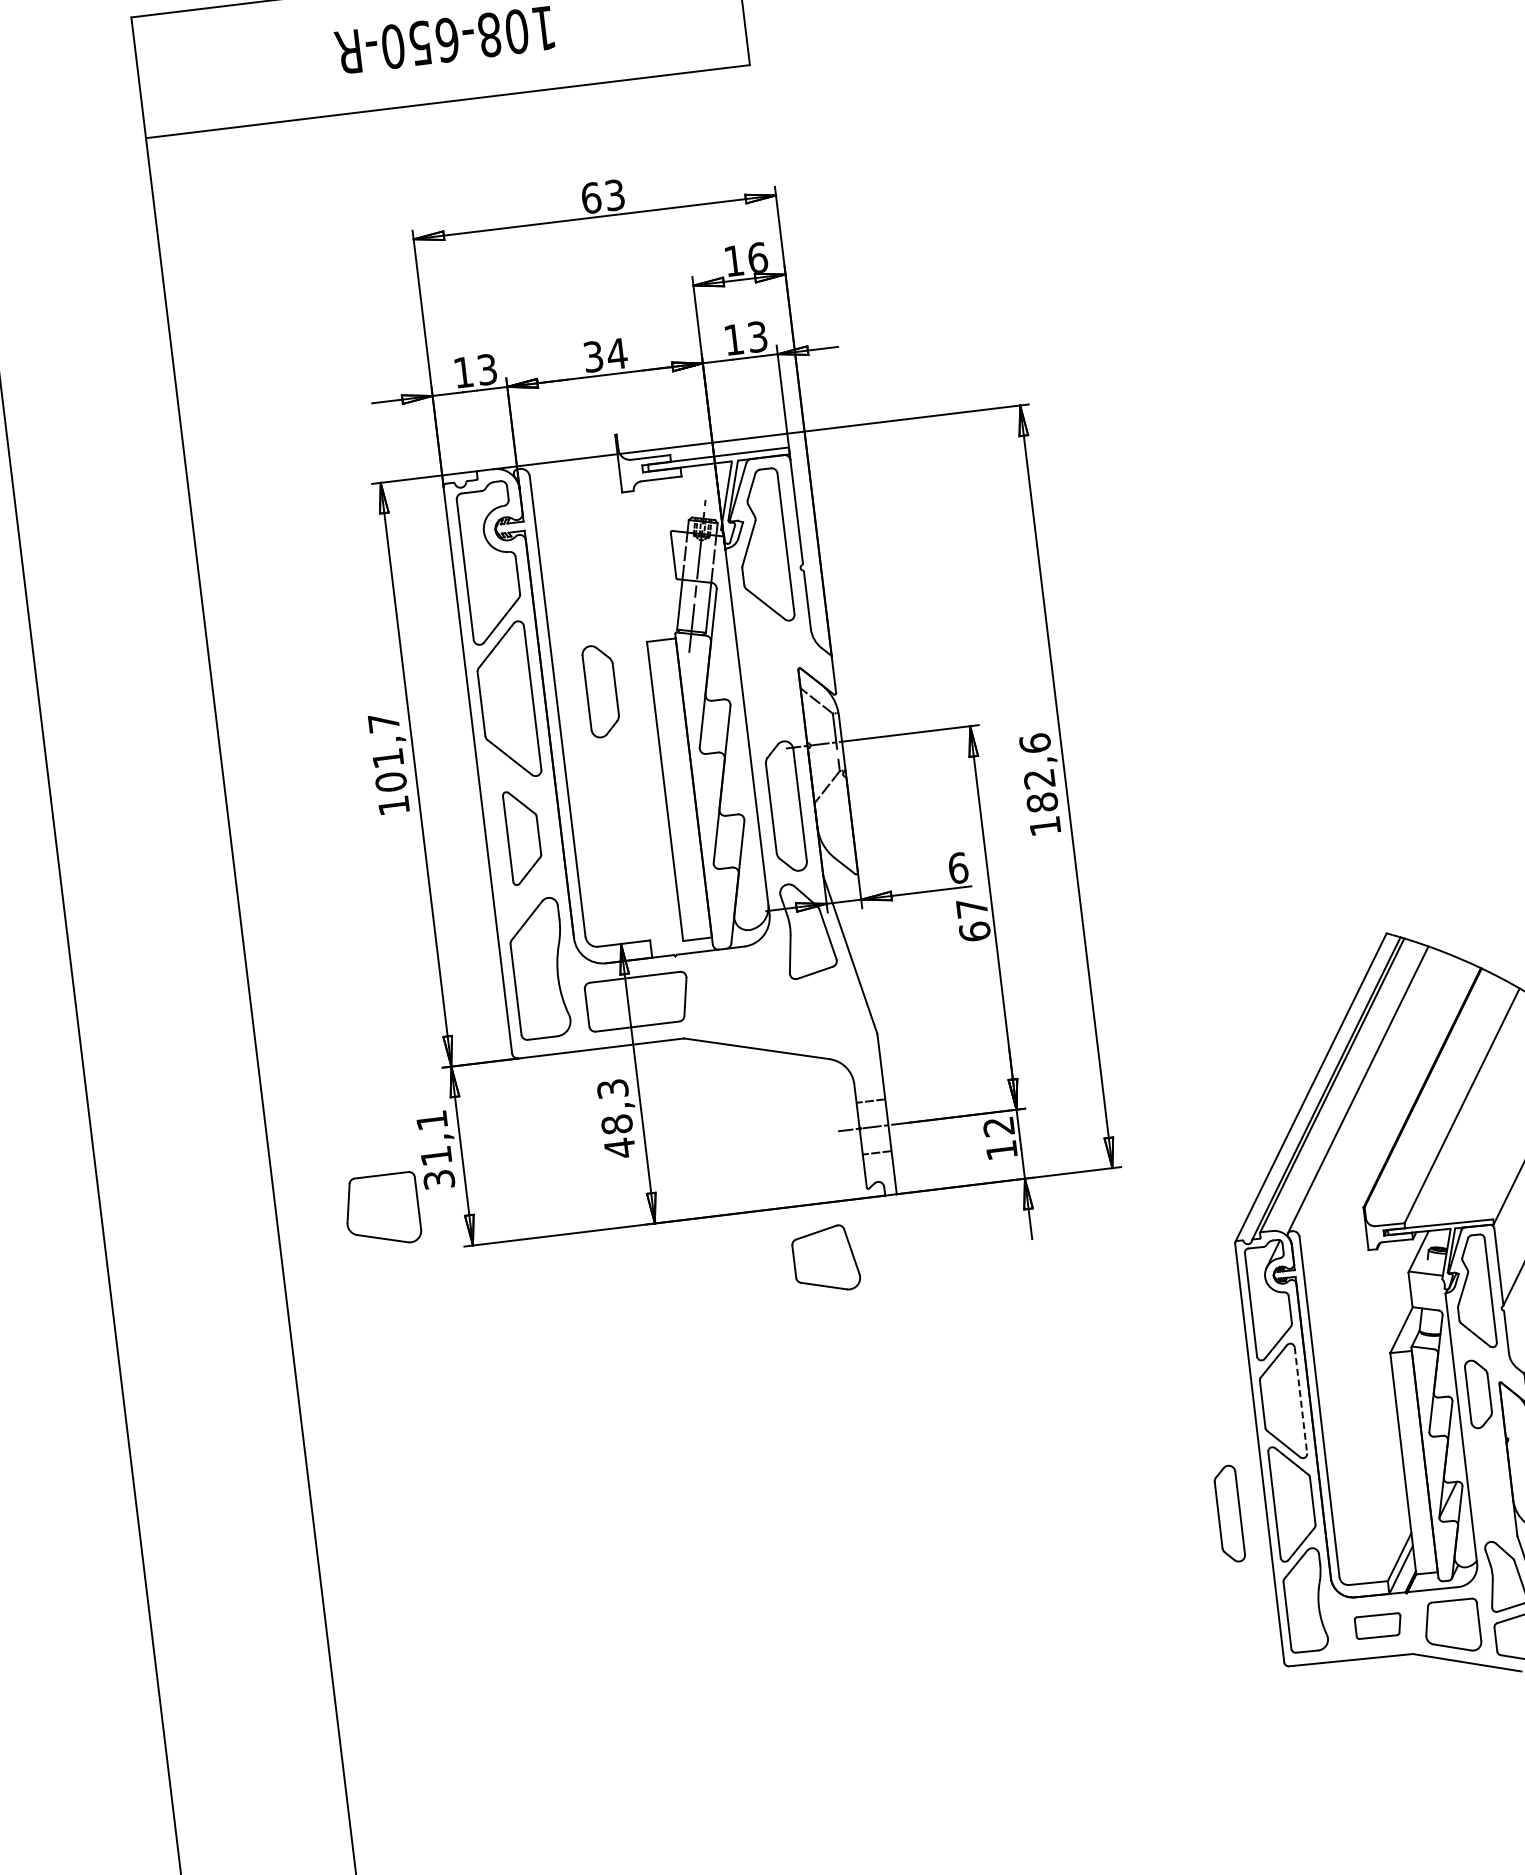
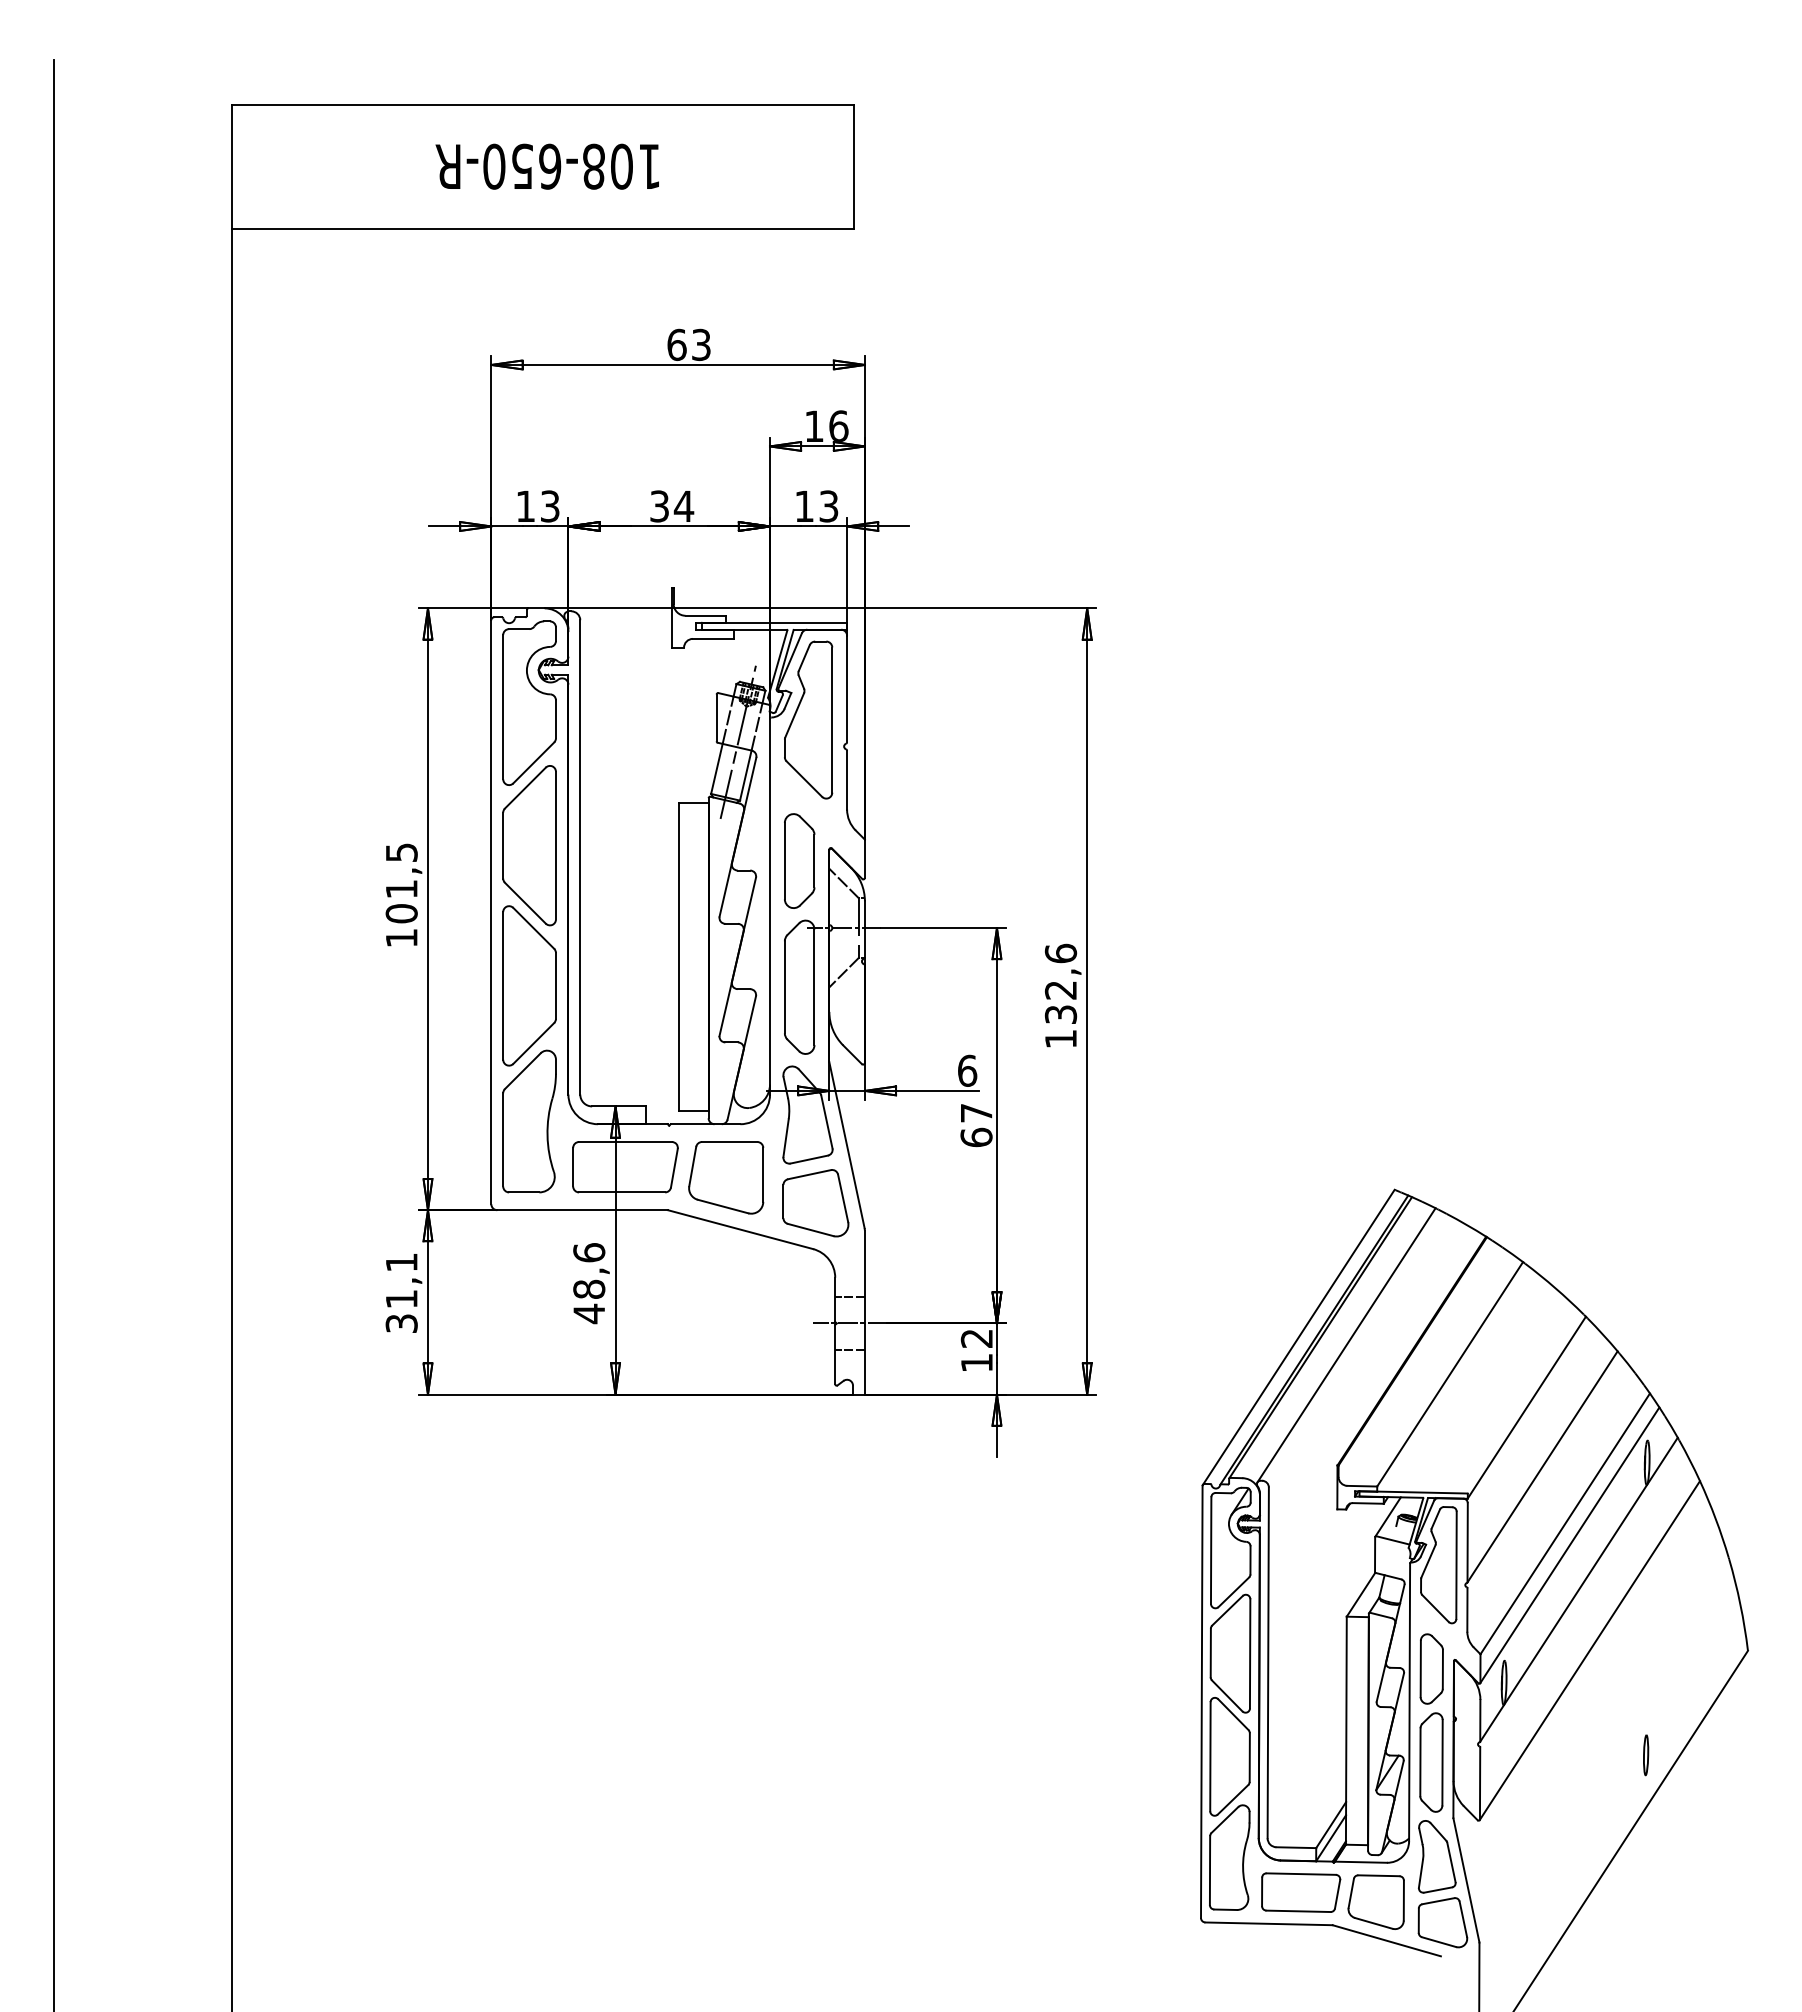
part: (601, 690) -> (799, 860), moved
text: (383, 722) -> (401, 852), 101,7 -> 101,5
text: (1042, 802) -> (1061, 1014), 182,6 -> 132,6
part: (523, 836) -> (529, 985), size x1.67
text: (612, 1088) -> (589, 1252), 48,3 -> 48,6
part: (382, 1210) -> (726, 1177), moved
part: (825, 1259) -> (815, 1203), moved
line: (1301, 1400) -> (1250, 1653), dashed -> solid
part: (1229, 1514) -> (1431, 1762), moved
part: (1378, 1625) -> (1301, 1892), size x1.67

